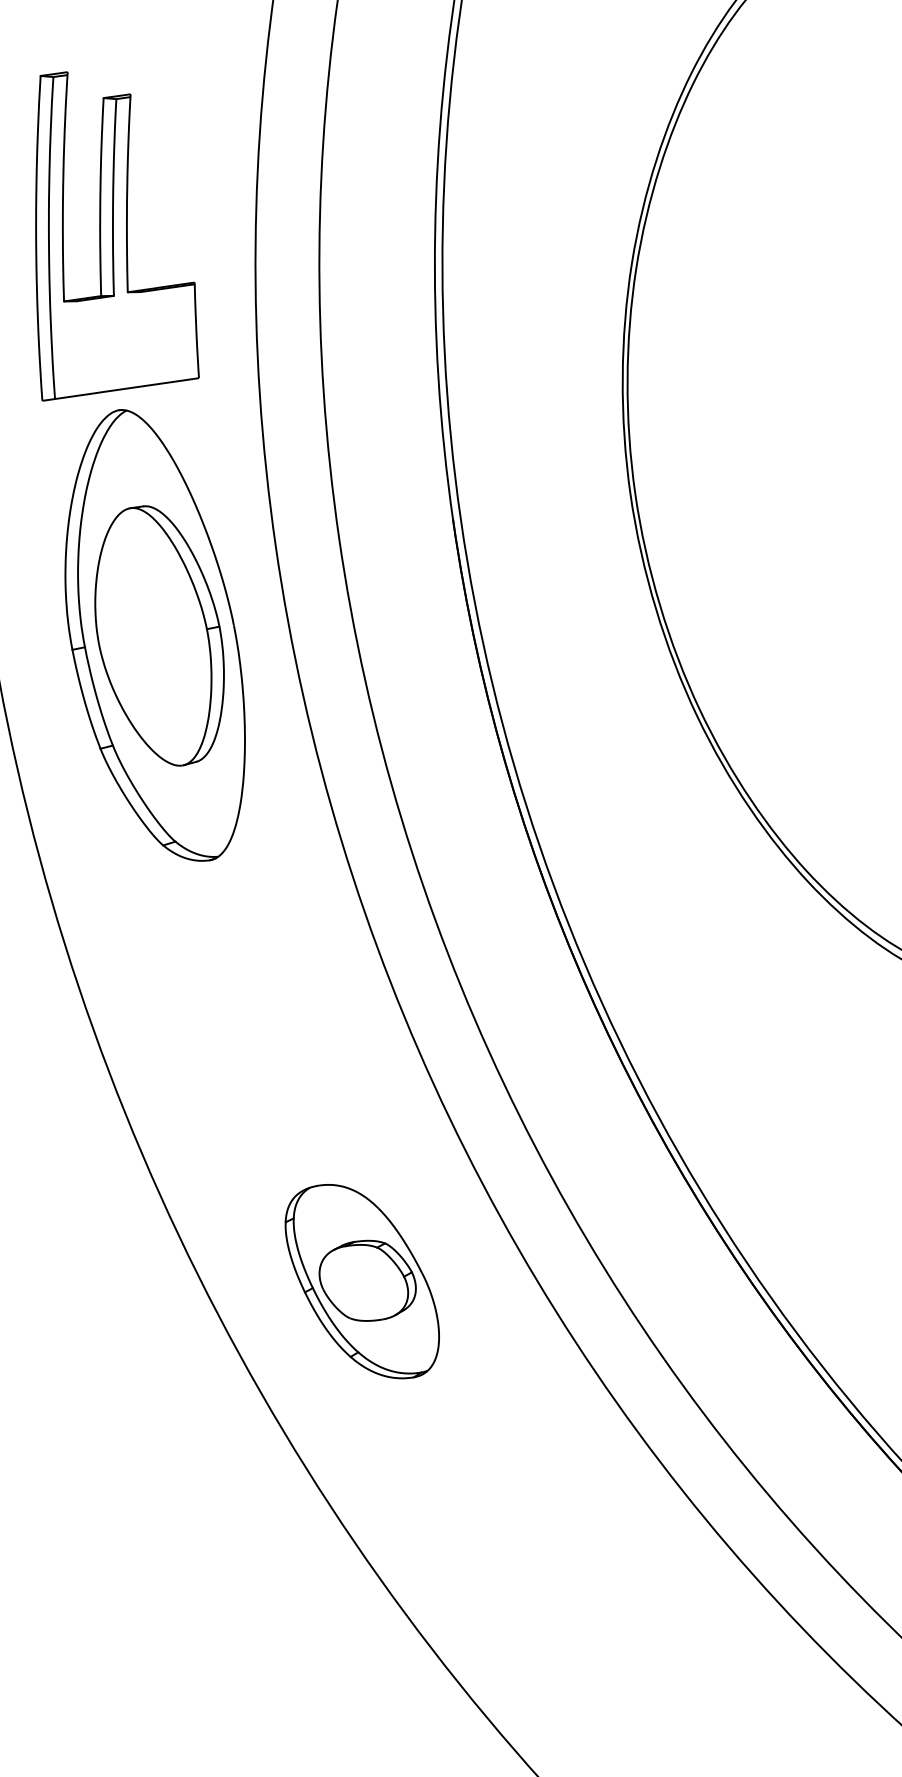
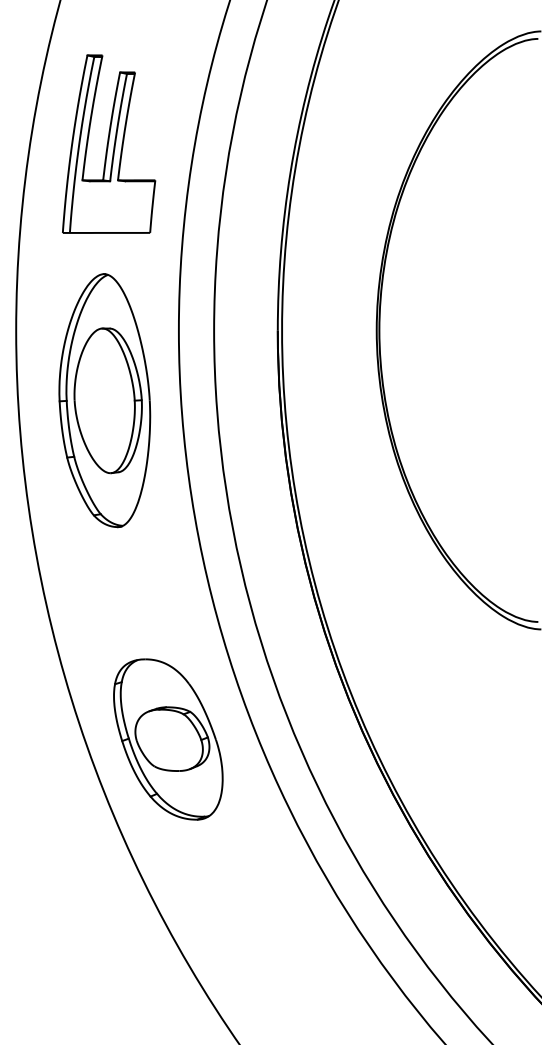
part: (152, 636) -> (104, 400), moved
part: (362, 1281) -> (168, 739), size x1.43

